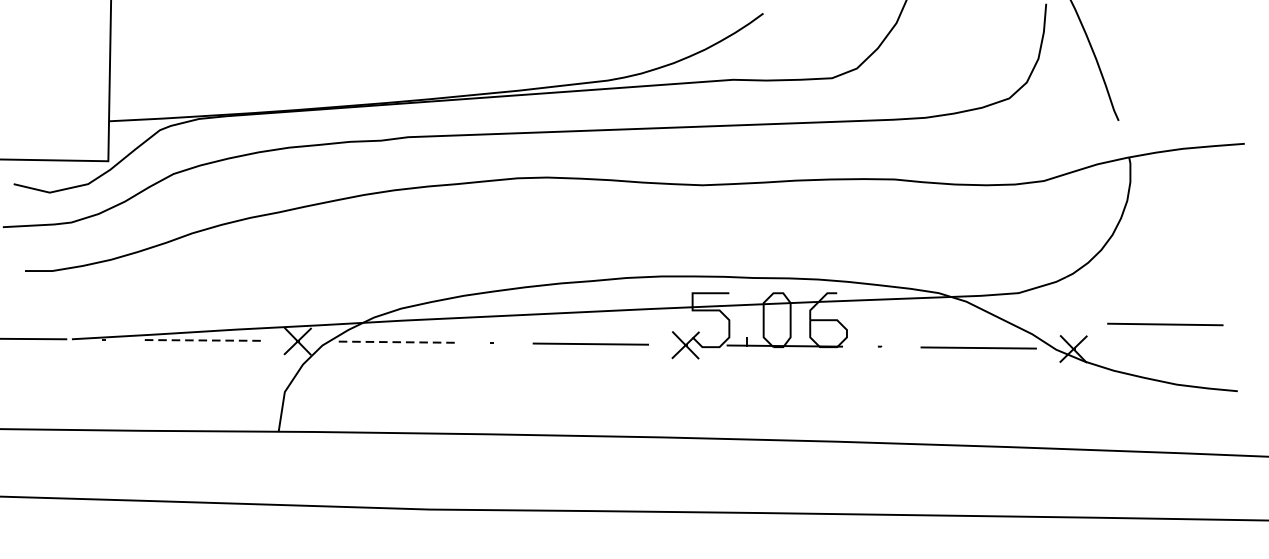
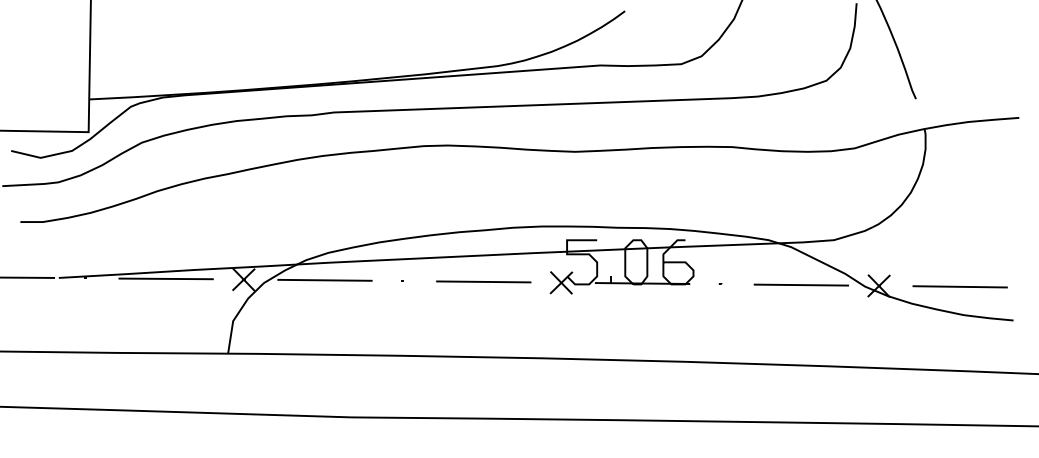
line: (1164, 324) -> (959, 286), moved
line: (203, 339) -> (166, 278), dashed -> solid
line: (396, 342) -> (324, 280), dashed -> solid

